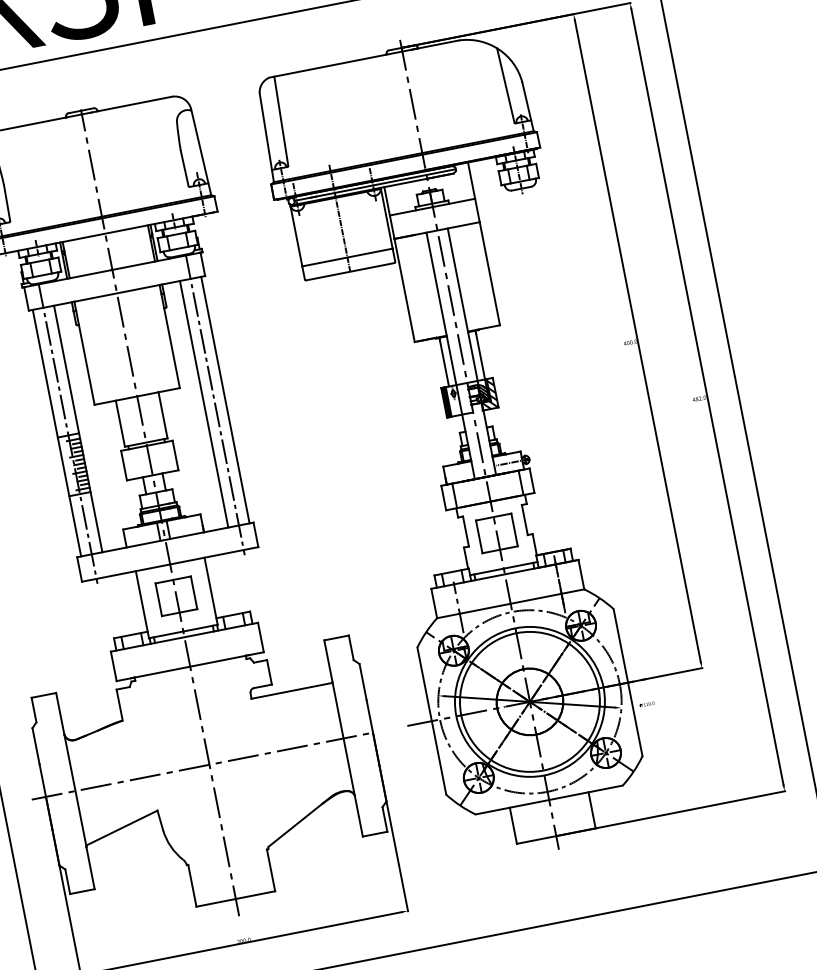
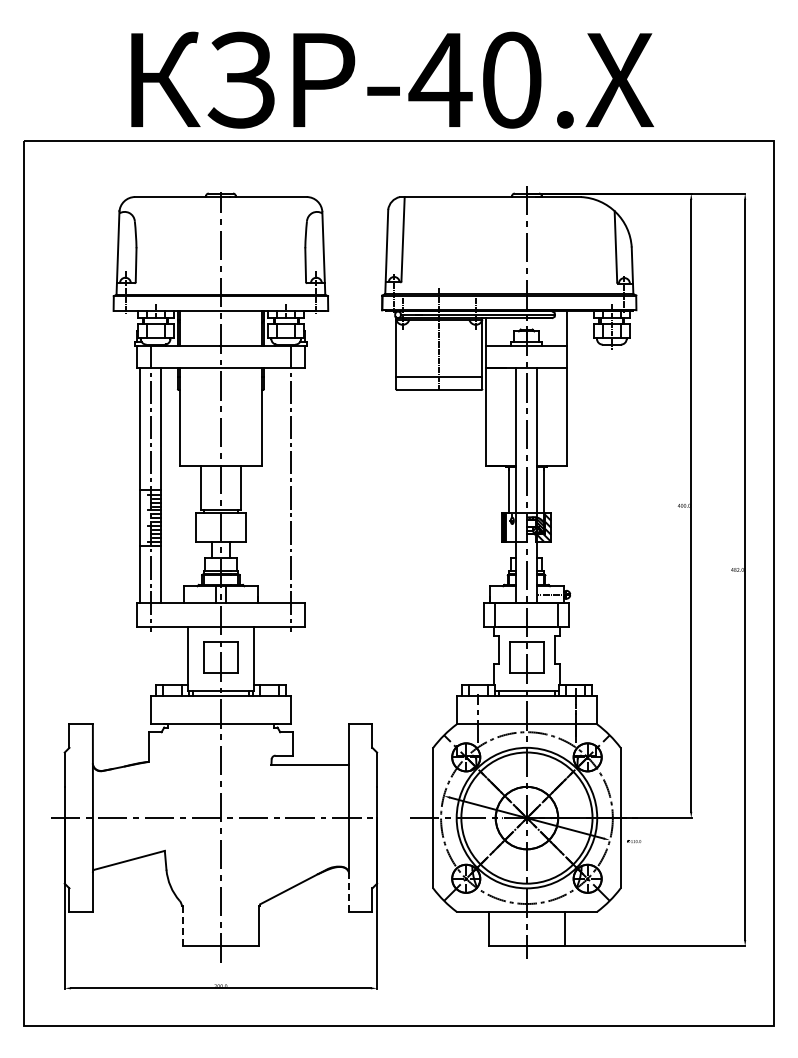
line: (225, 399) -> (301, 485), removed
line: (204, 404) -> (281, 485), removed
line: (358, 816) -> (348, 892), solid -> dashed
line: (192, 885) -> (183, 926), solid -> dashed

